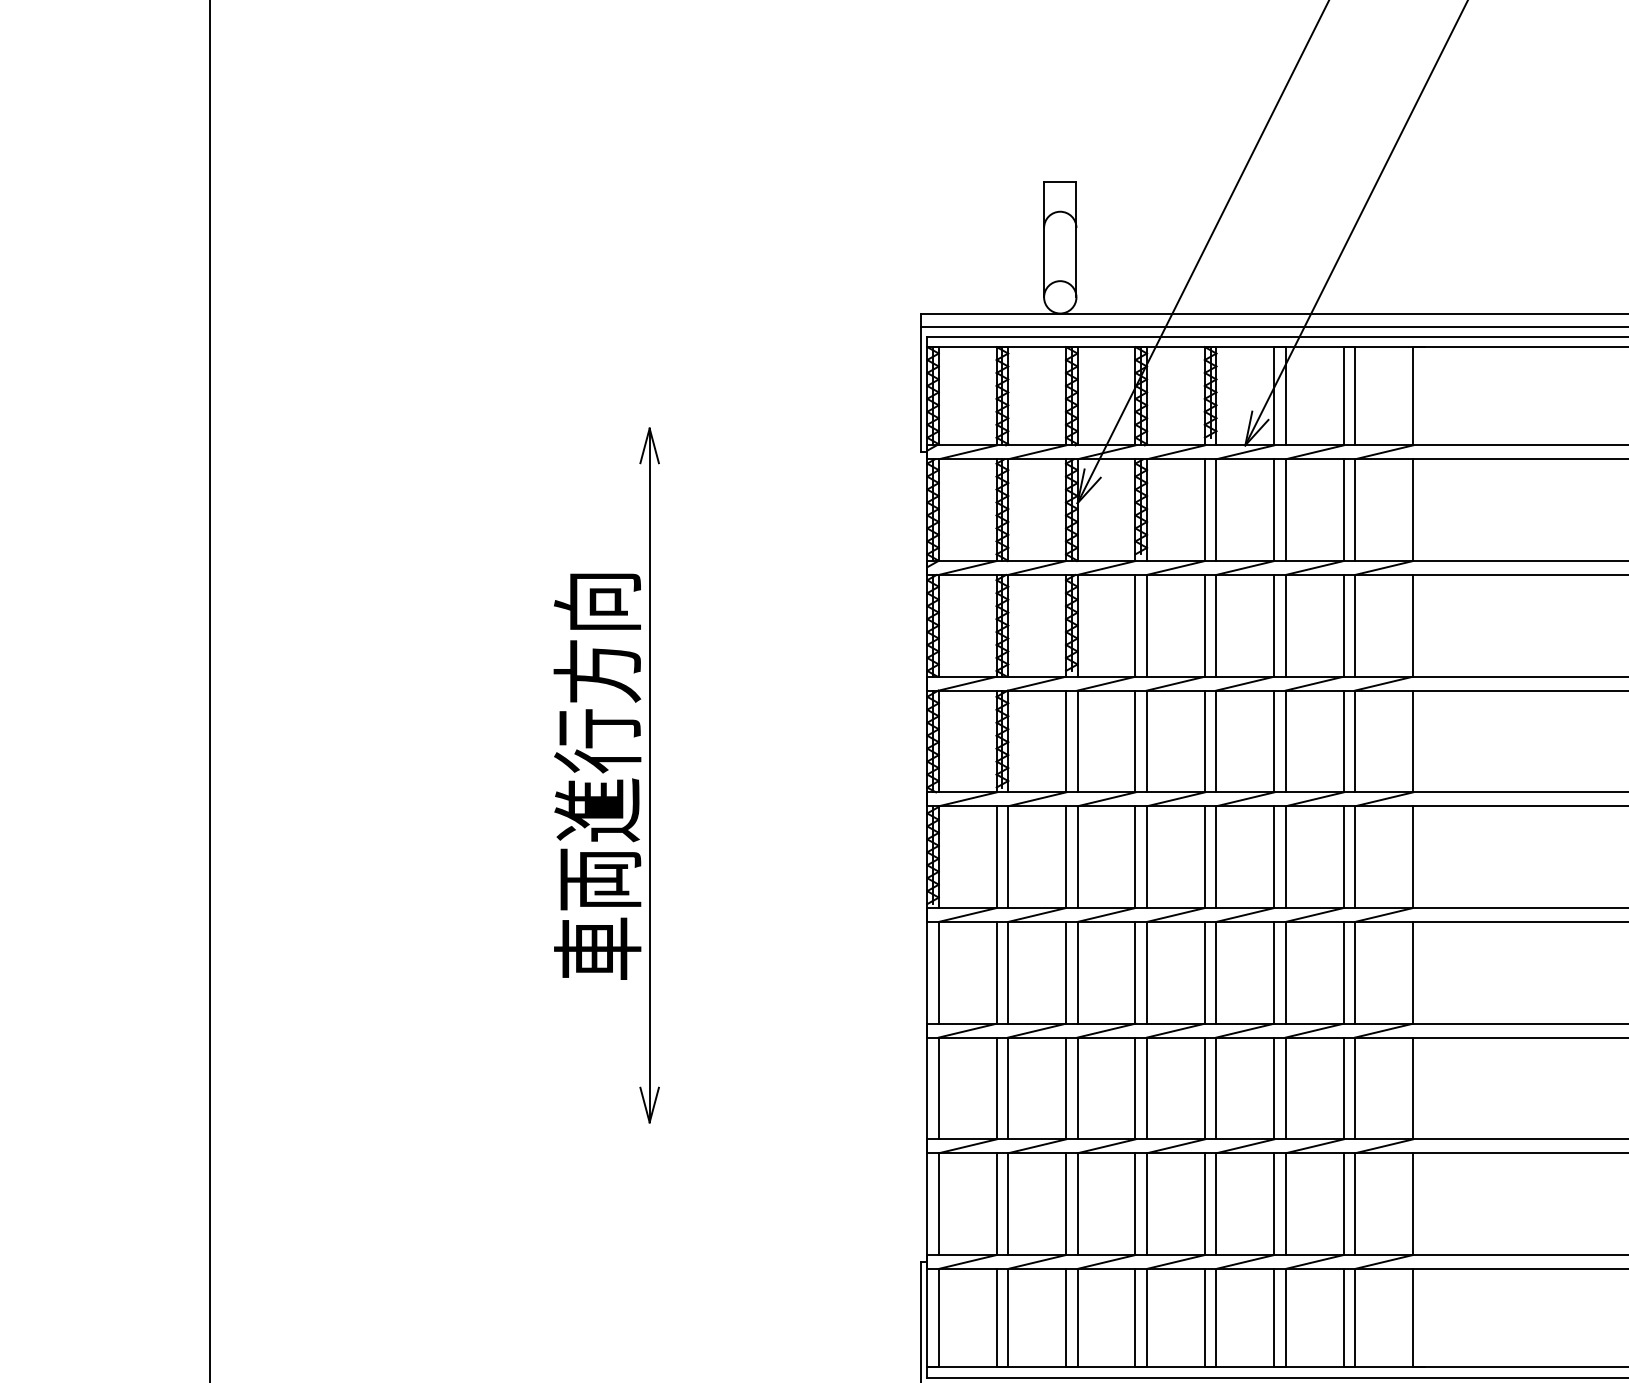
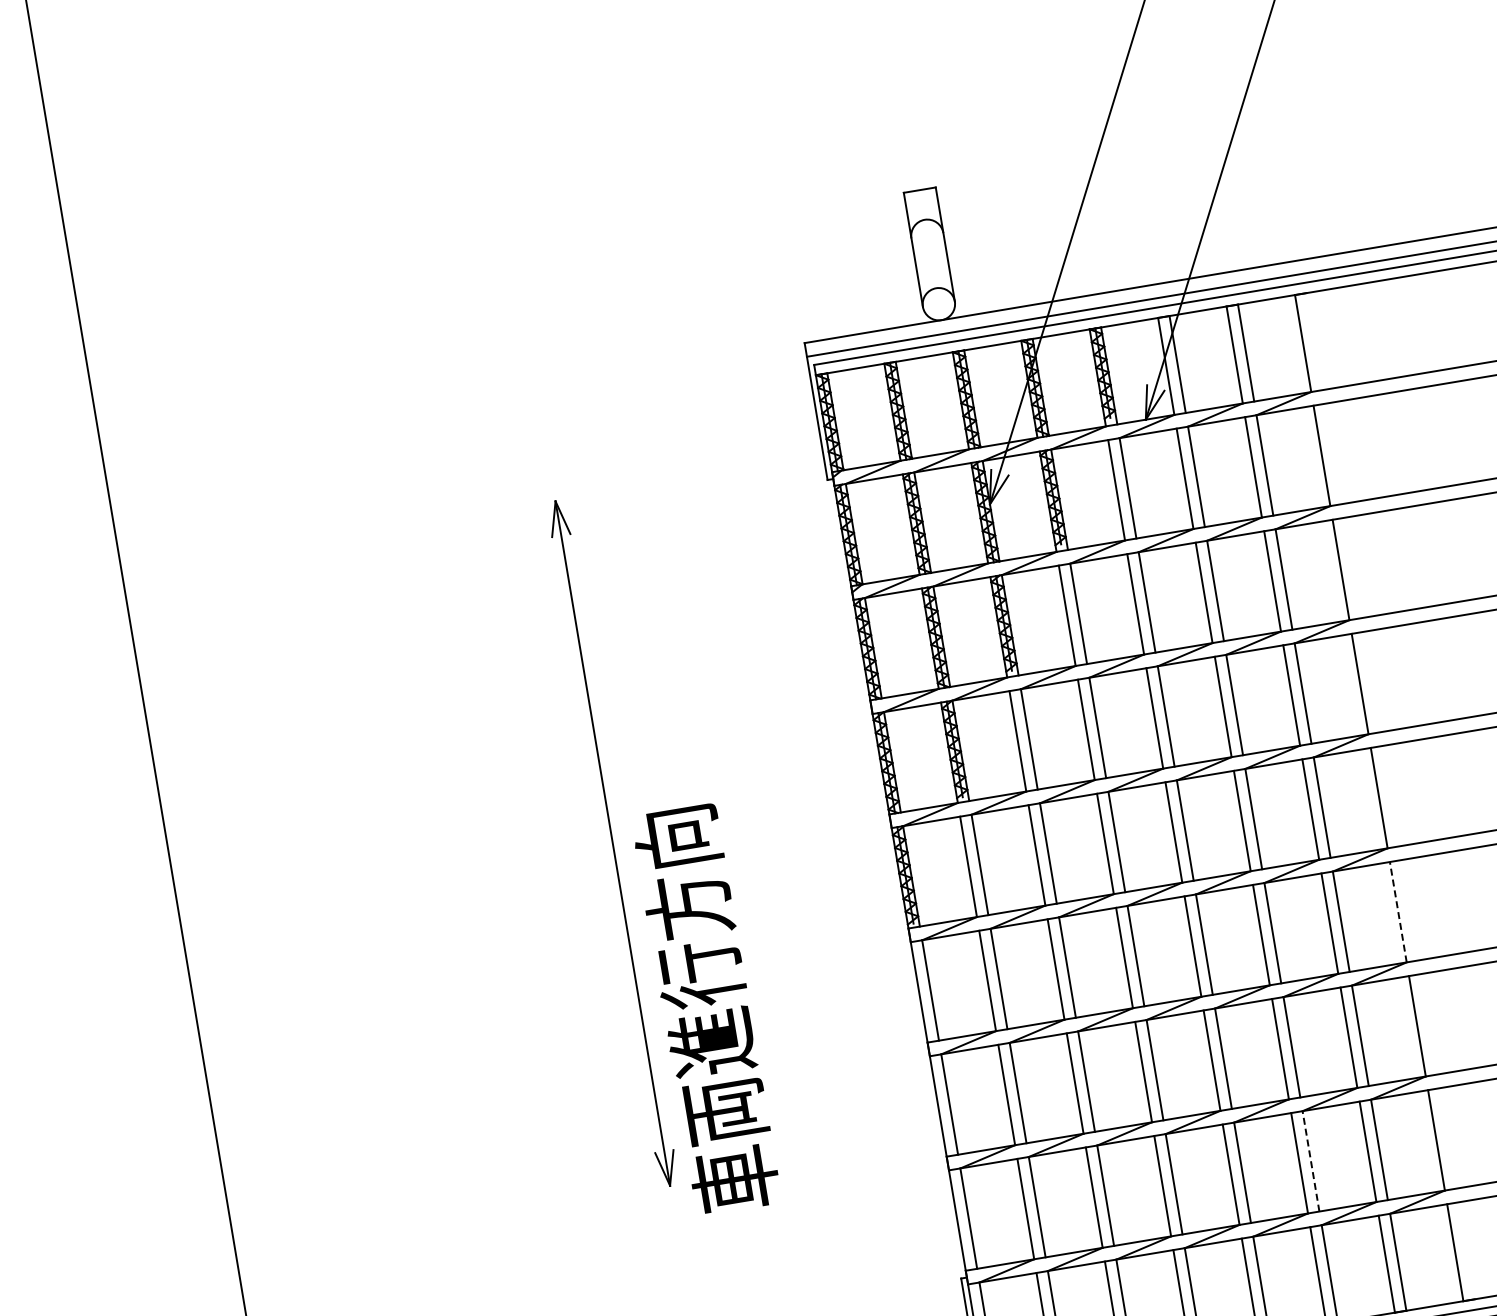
text: (597, 776) -> (706, 1009), moved
line: (1413, 972) -> (1398, 911), solid -> dashed
line: (1285, 1204) -> (1310, 1161), solid -> dashed

